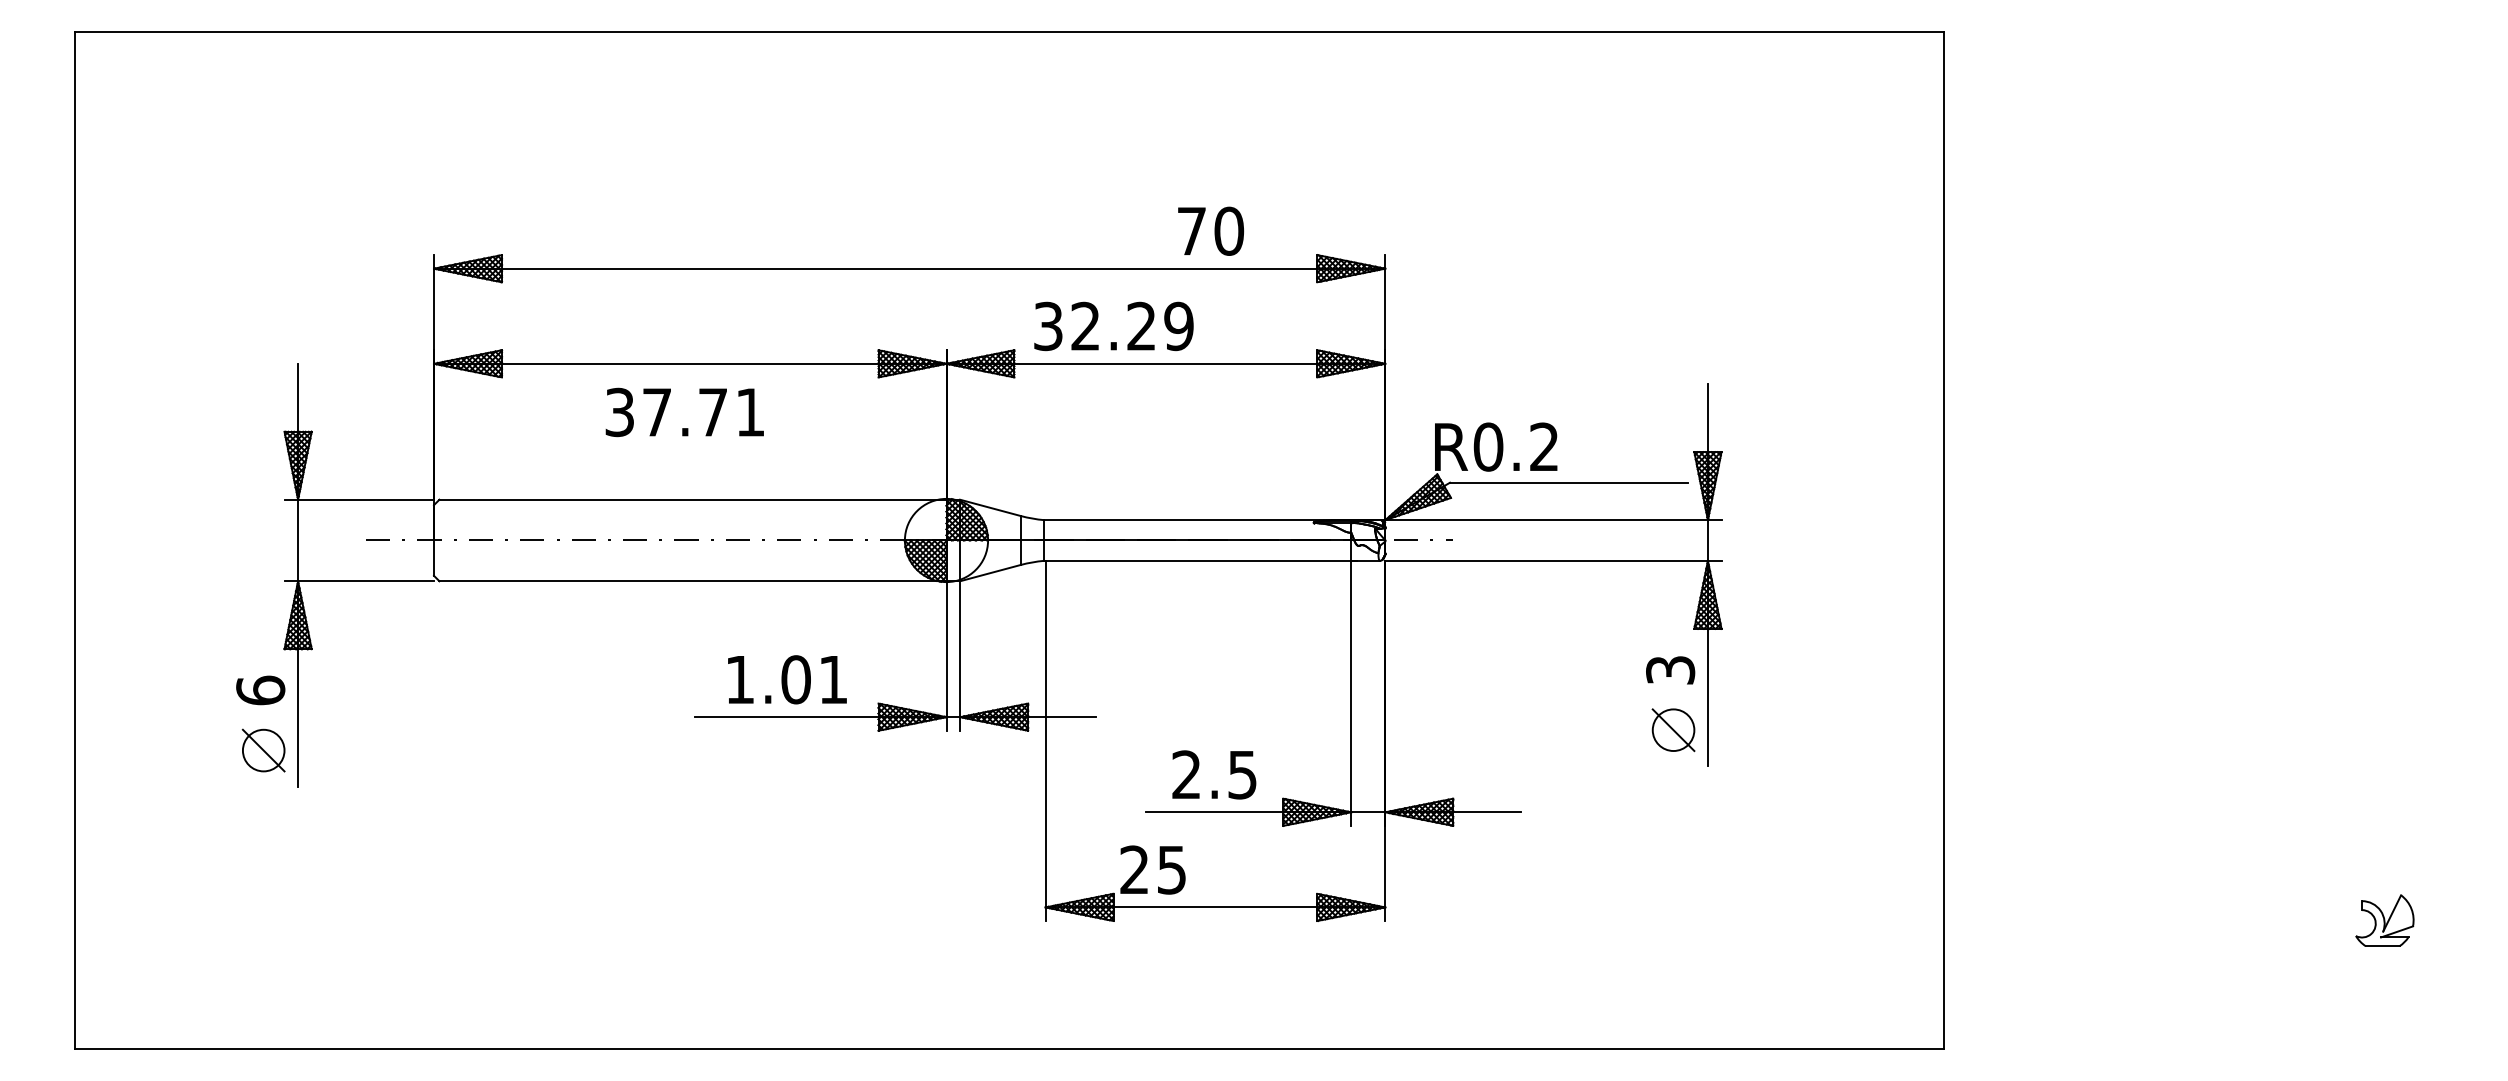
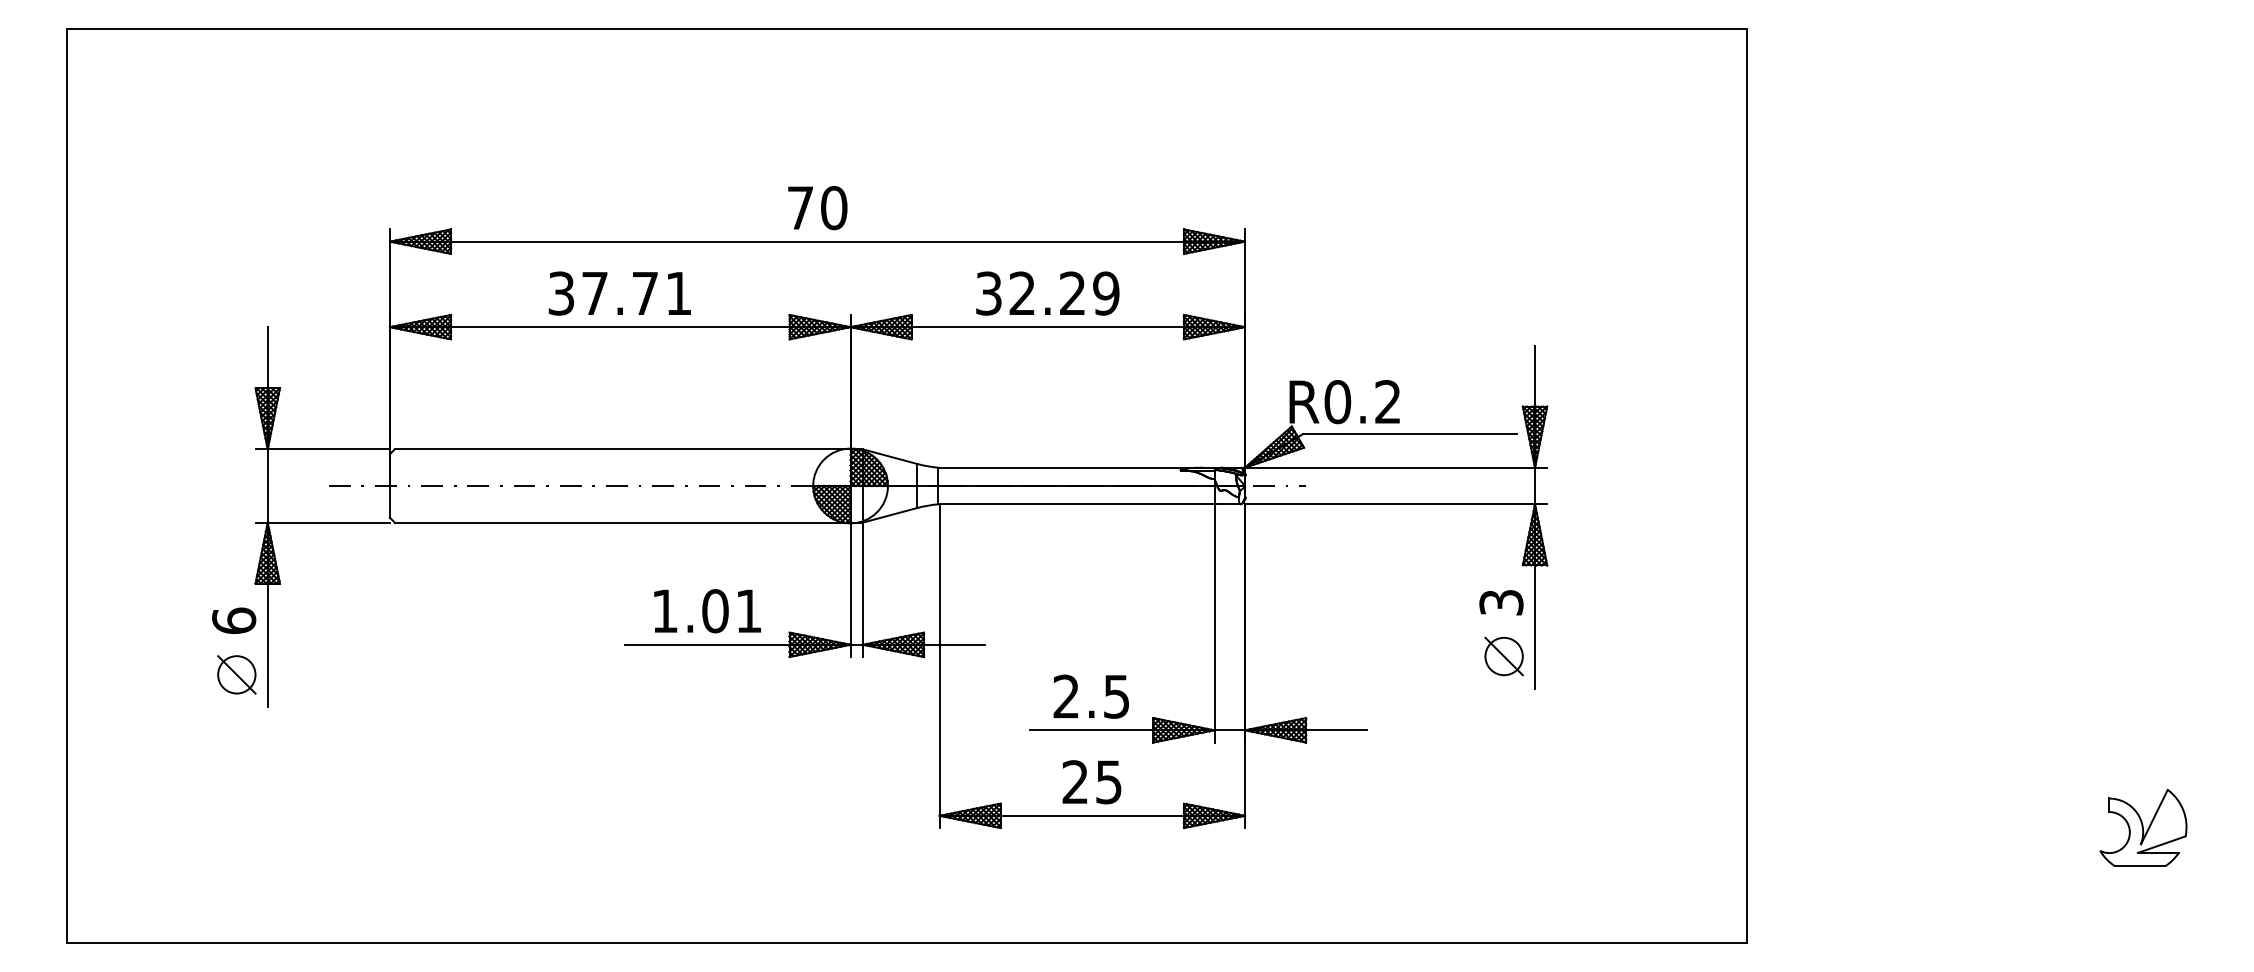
text: (1211, 230) -> (818, 207), moved
text: (1113, 326) -> (1047, 293), moved
text: (684, 412) -> (619, 293), moved
text: (1152, 869) -> (1091, 781), moved
part: (2384, 920) -> (2143, 827), size x1.67

